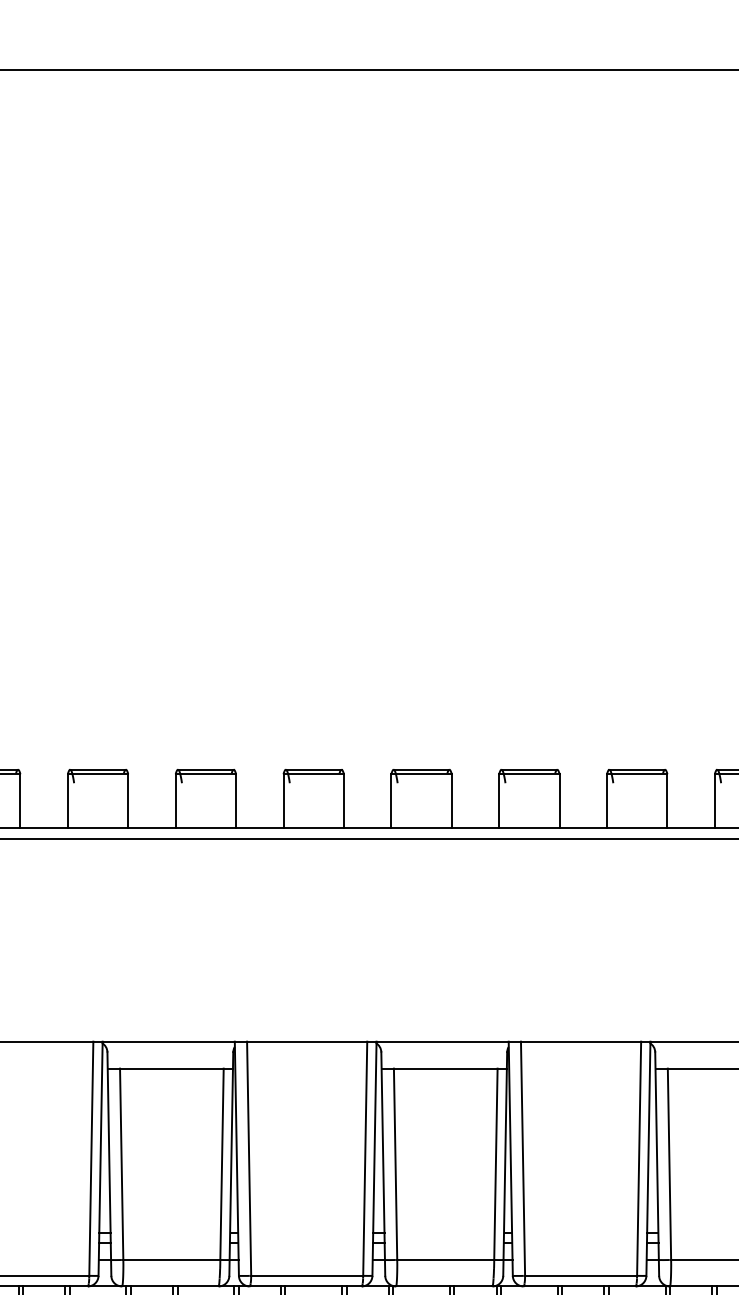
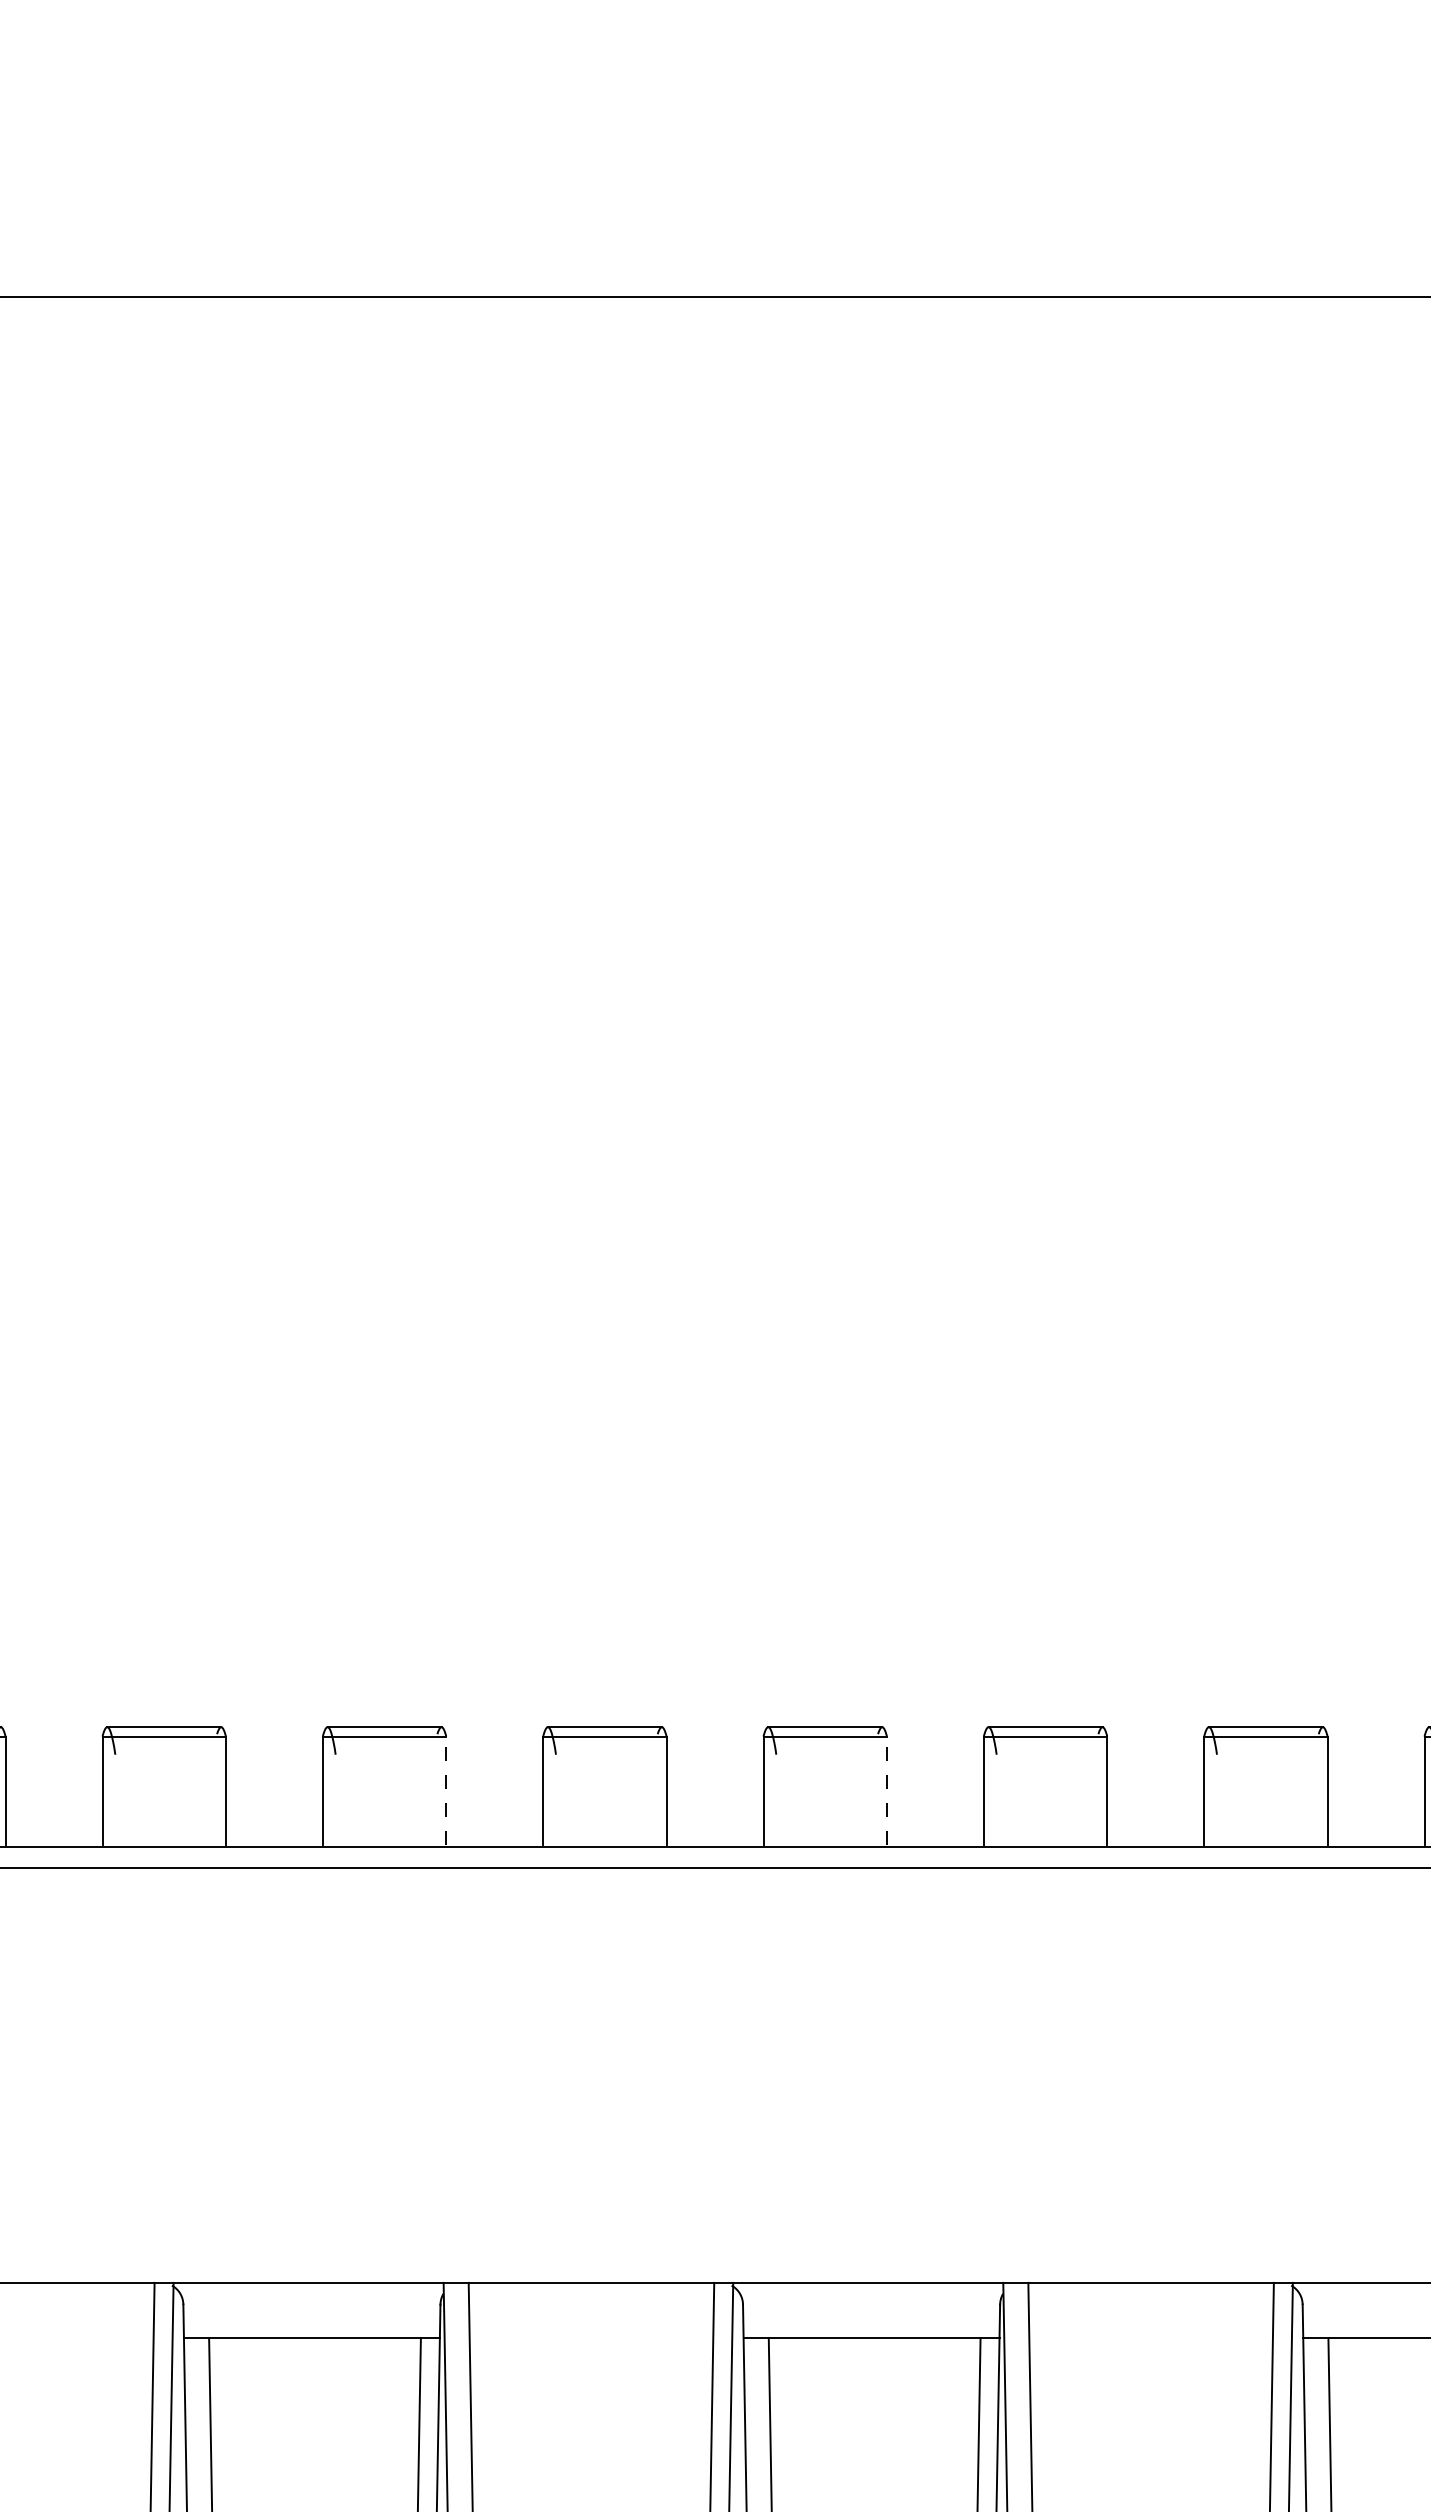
line: (236, 800) -> (447, 1790), solid -> dashed
line: (451, 800) -> (886, 1790), solid -> dashed

